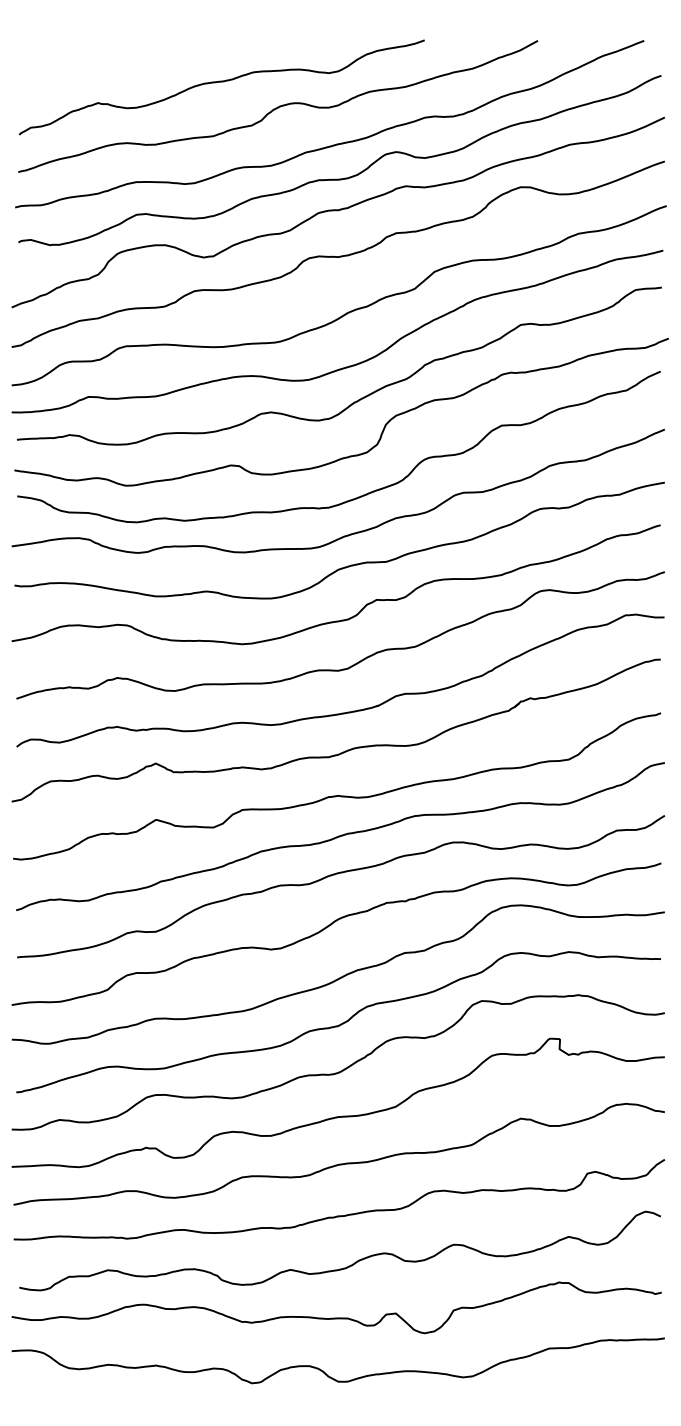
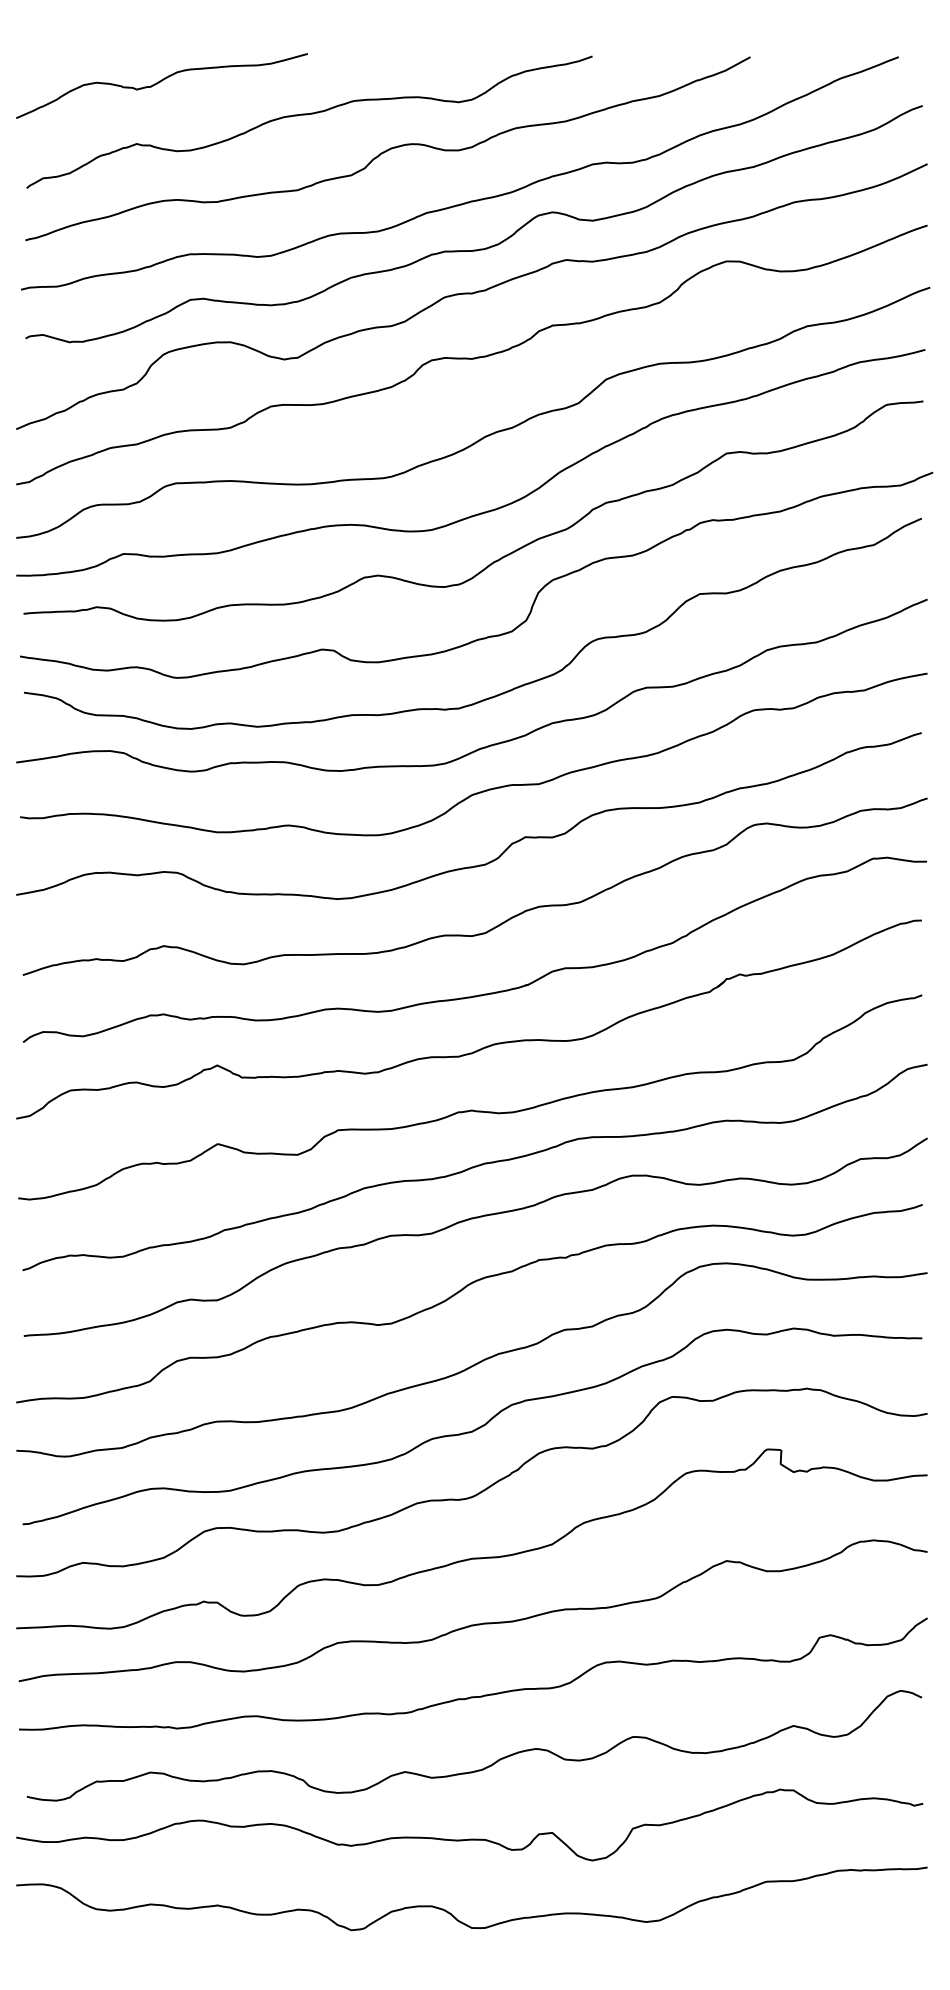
curve: (115, 59) -> (160, 82), added

